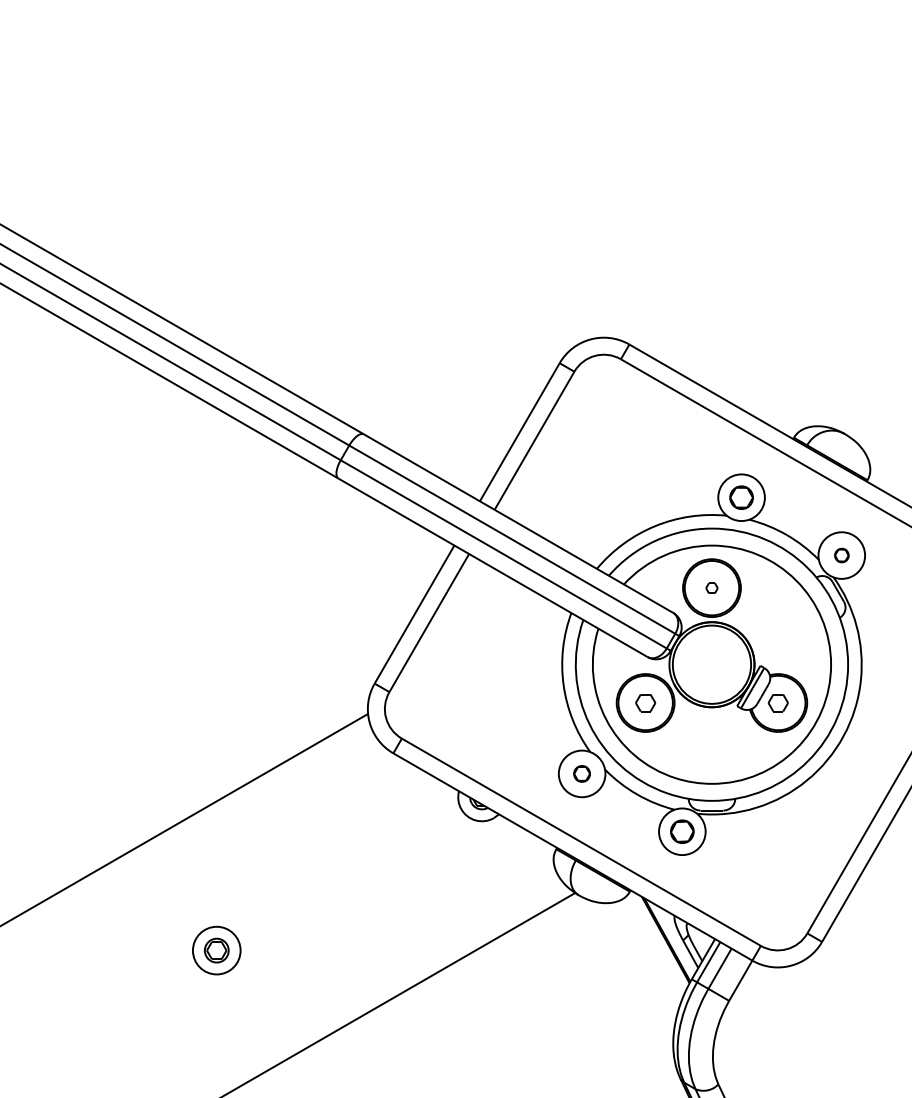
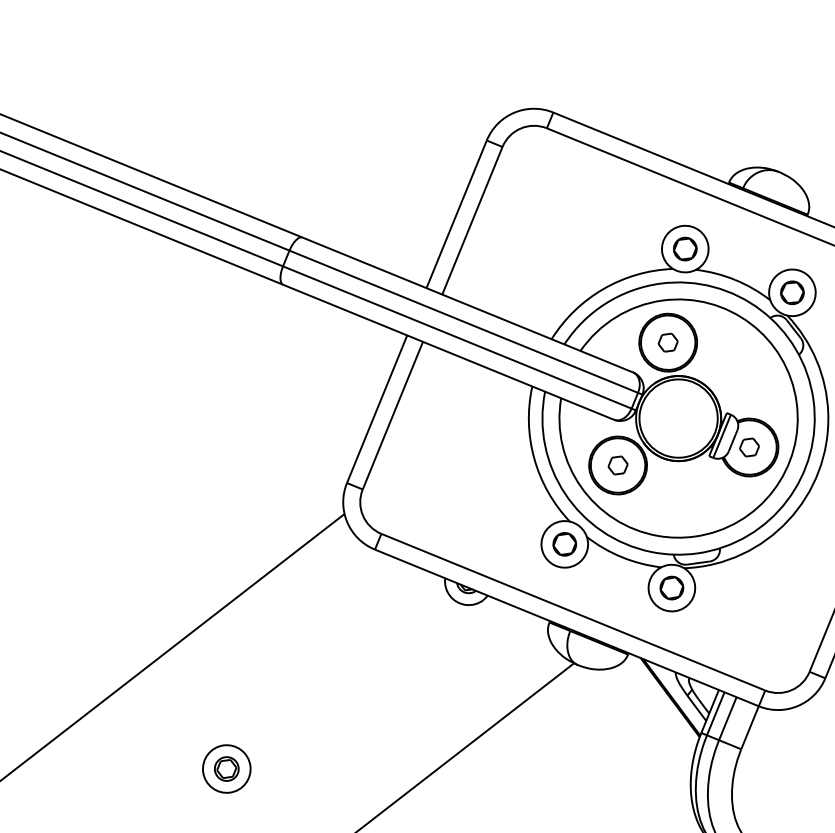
part: (841, 555) -> (792, 292), size x1.67
part: (711, 588) -> (667, 343), size x1.67
part: (581, 773) -> (564, 544), size x1.43

